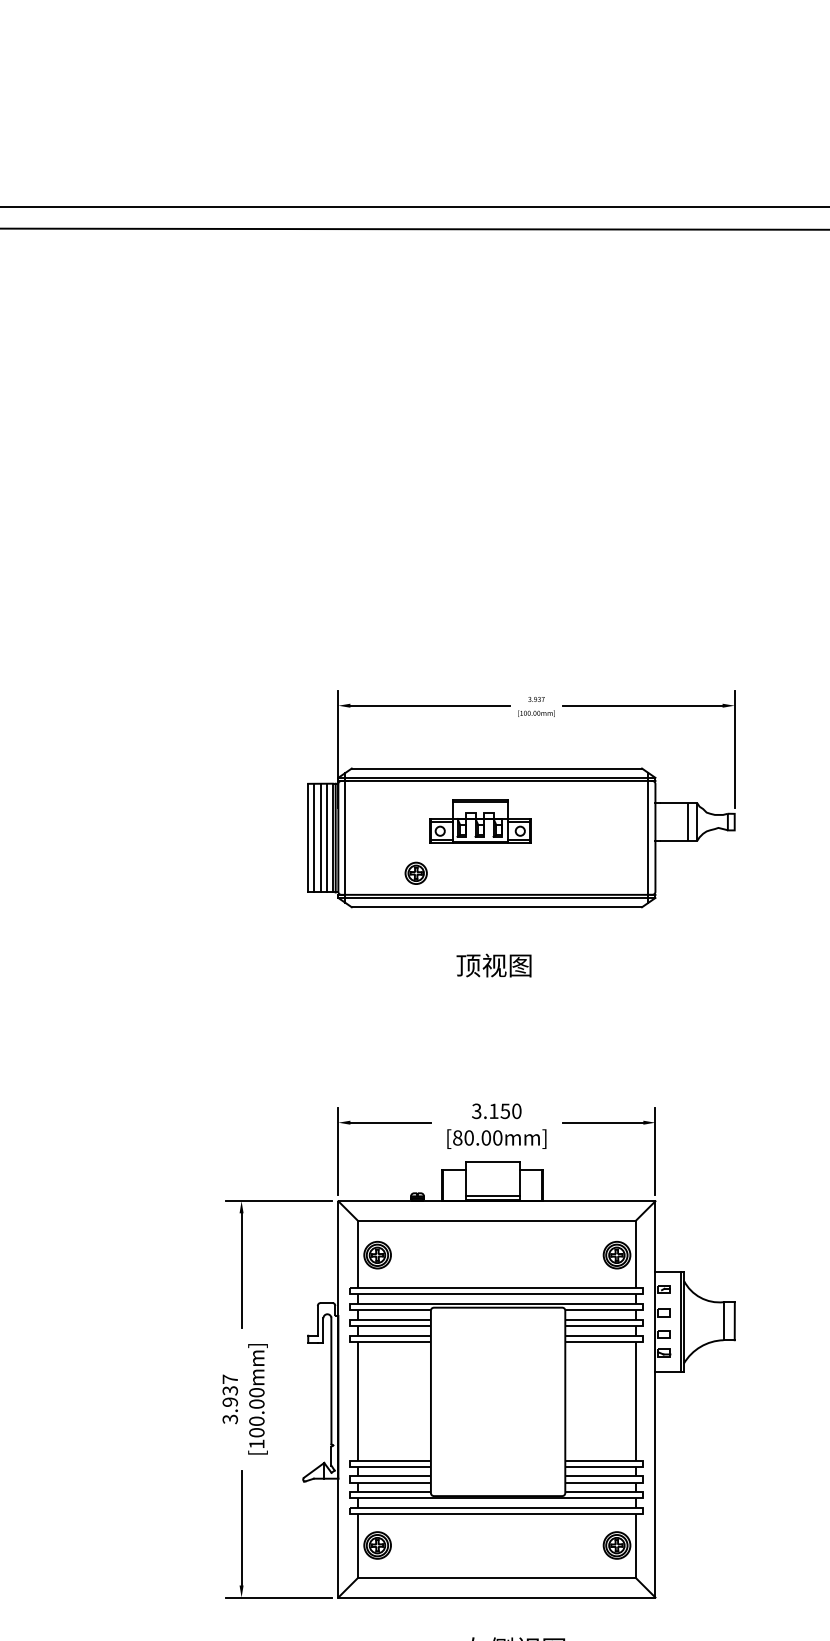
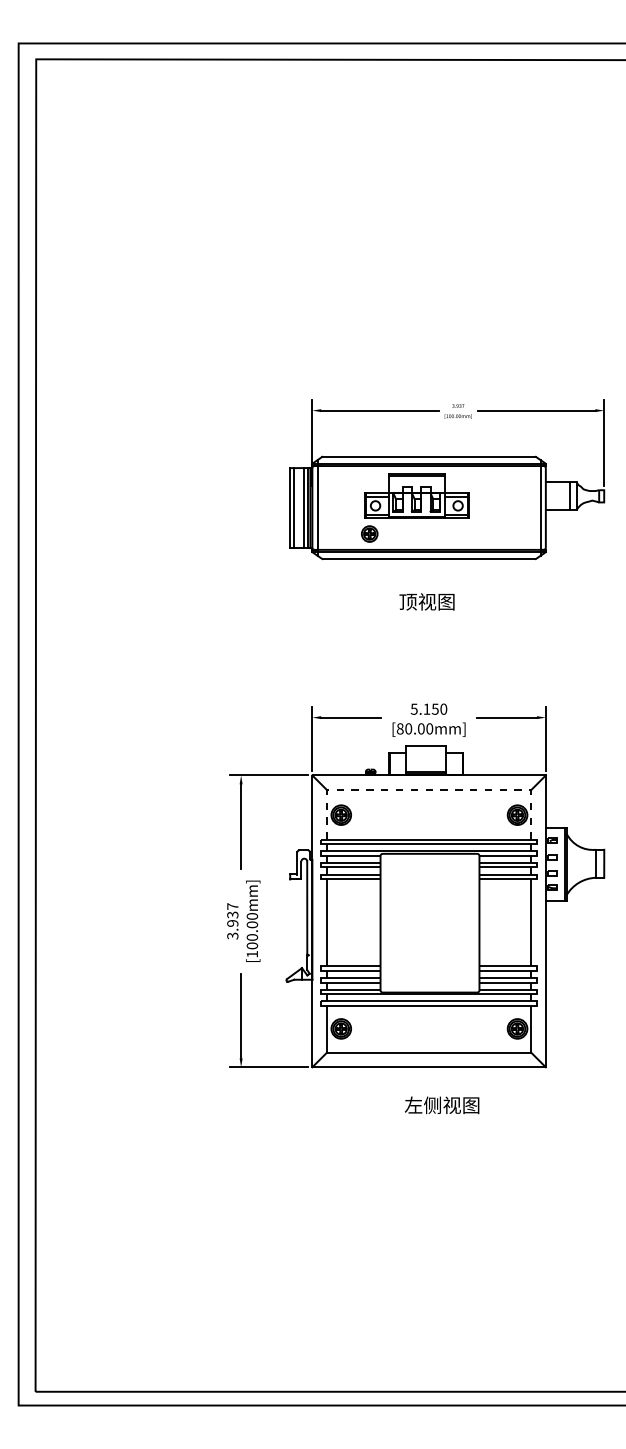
part: (479, 820) -> (416, 495), size x1.4
line: (320, 838) -> (299, 508), removed
text: (477, 1110) -> (414, 708), 3.150 -> 5.150
line: (497, 1220) -> (429, 789), solid -> dashed

